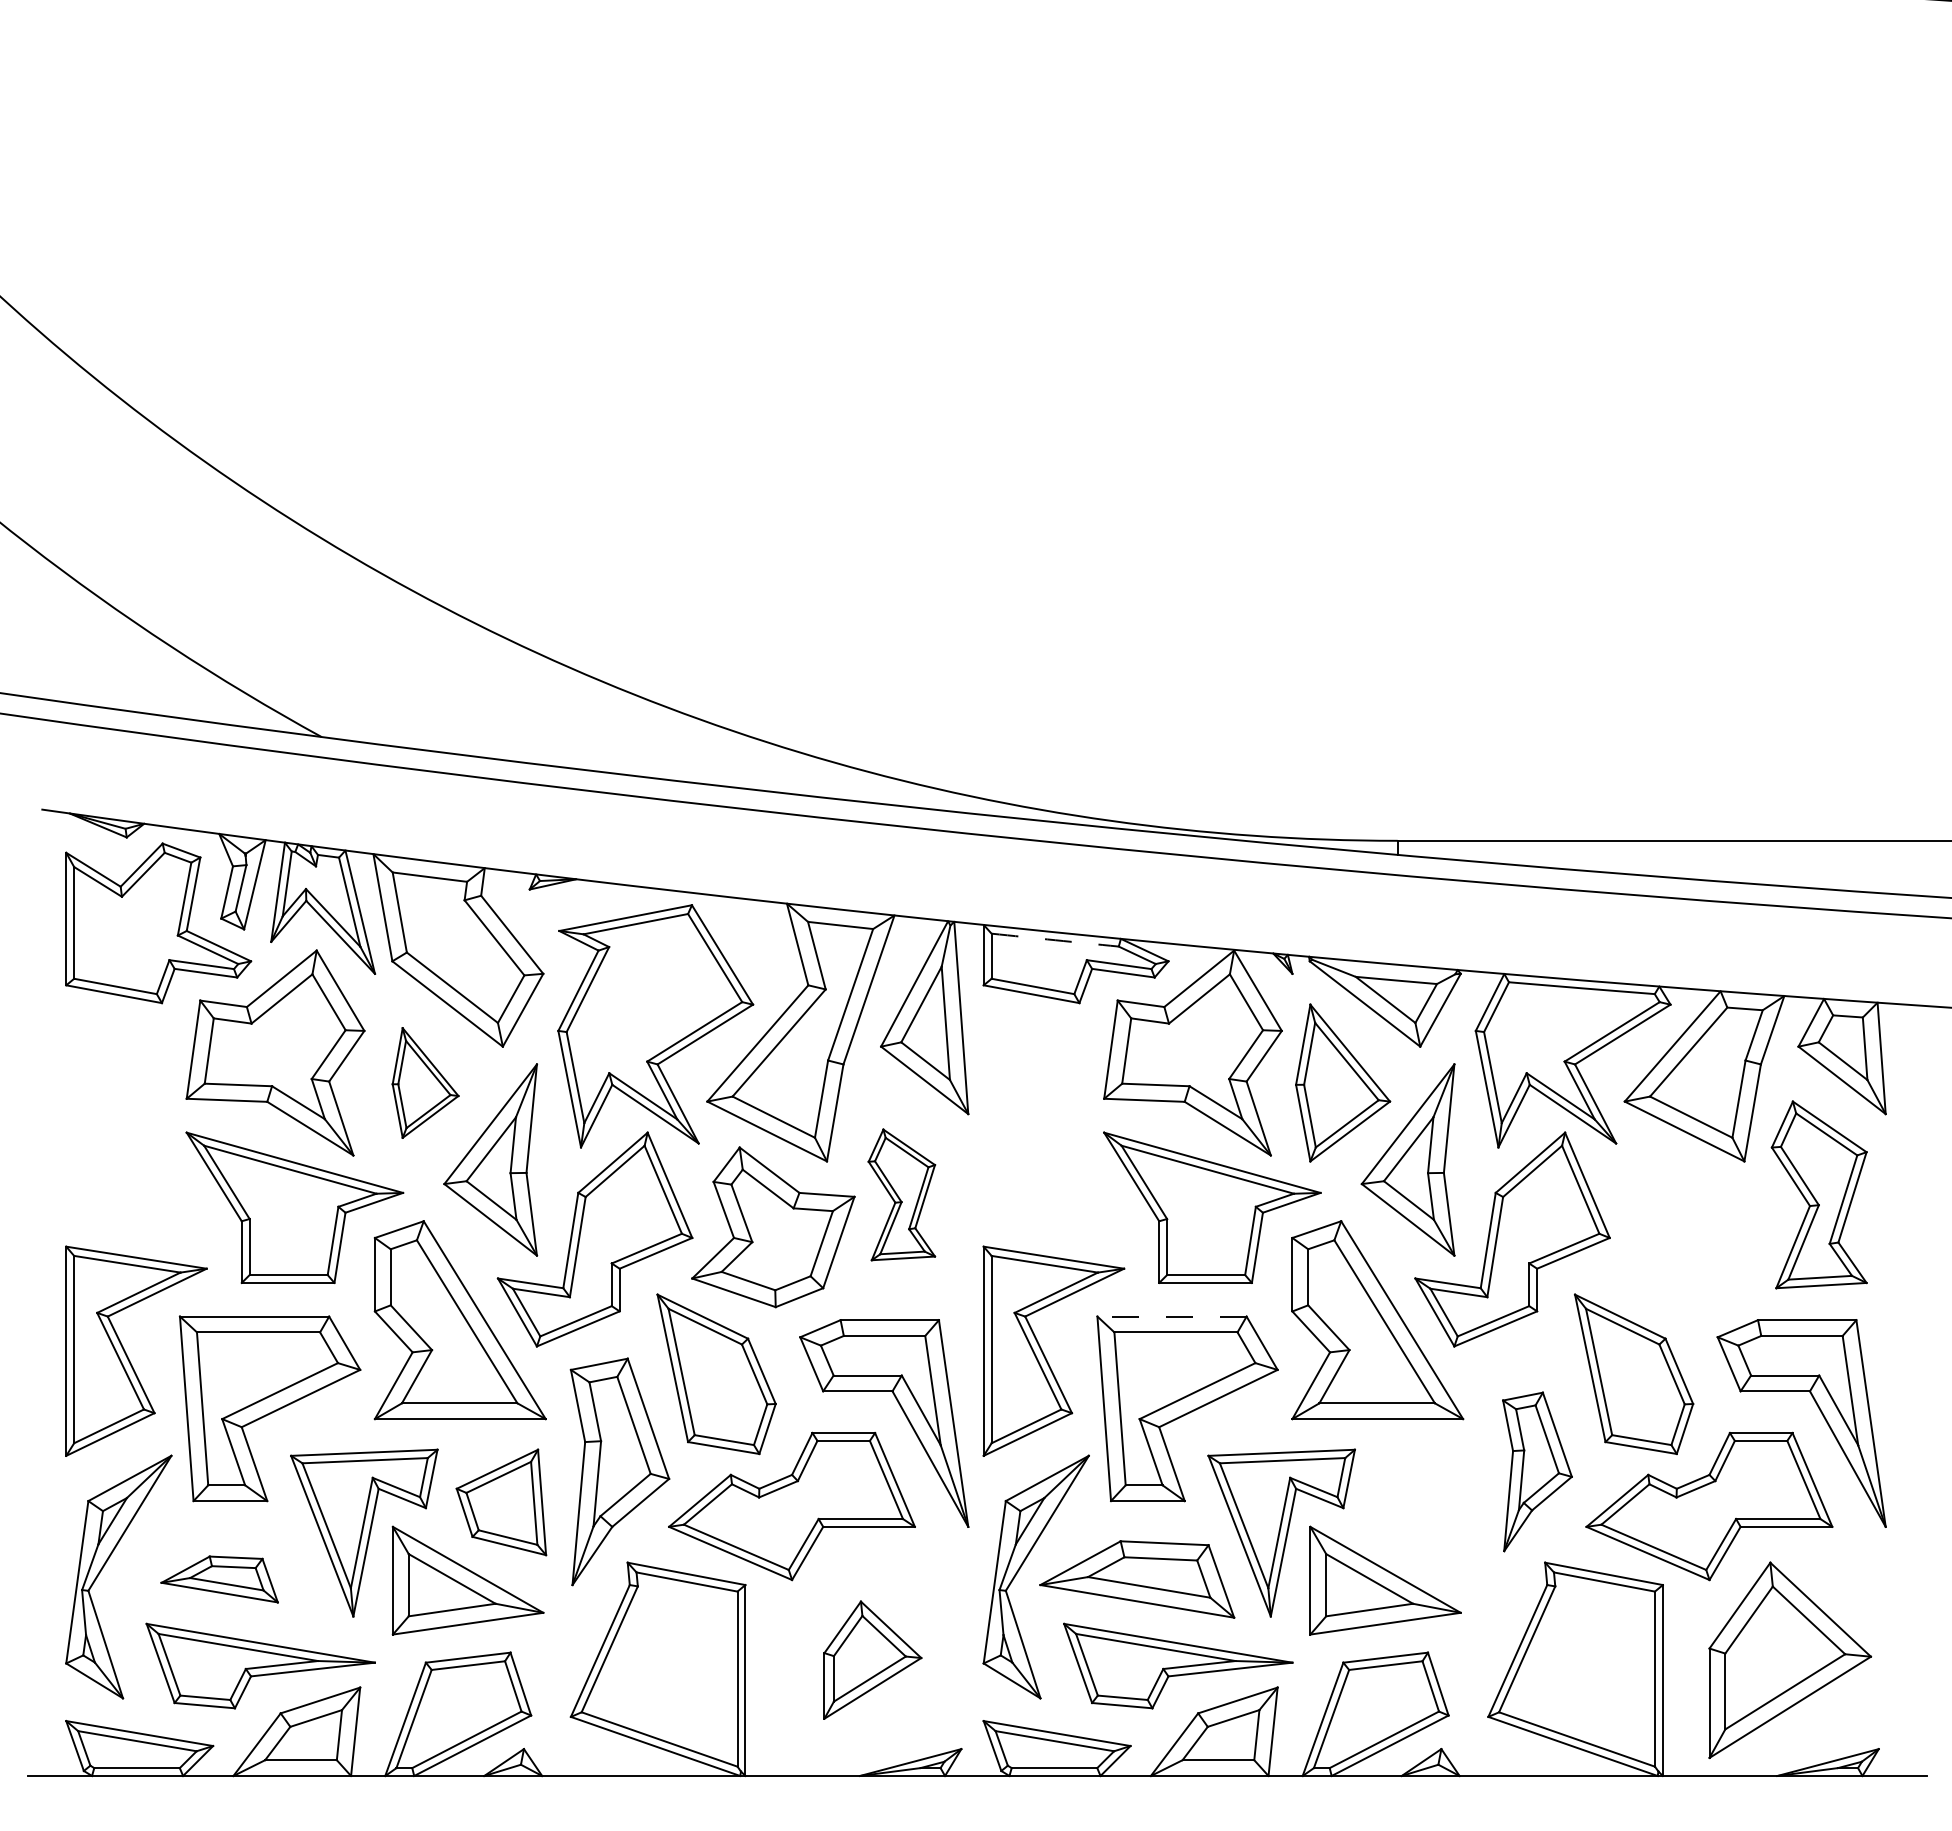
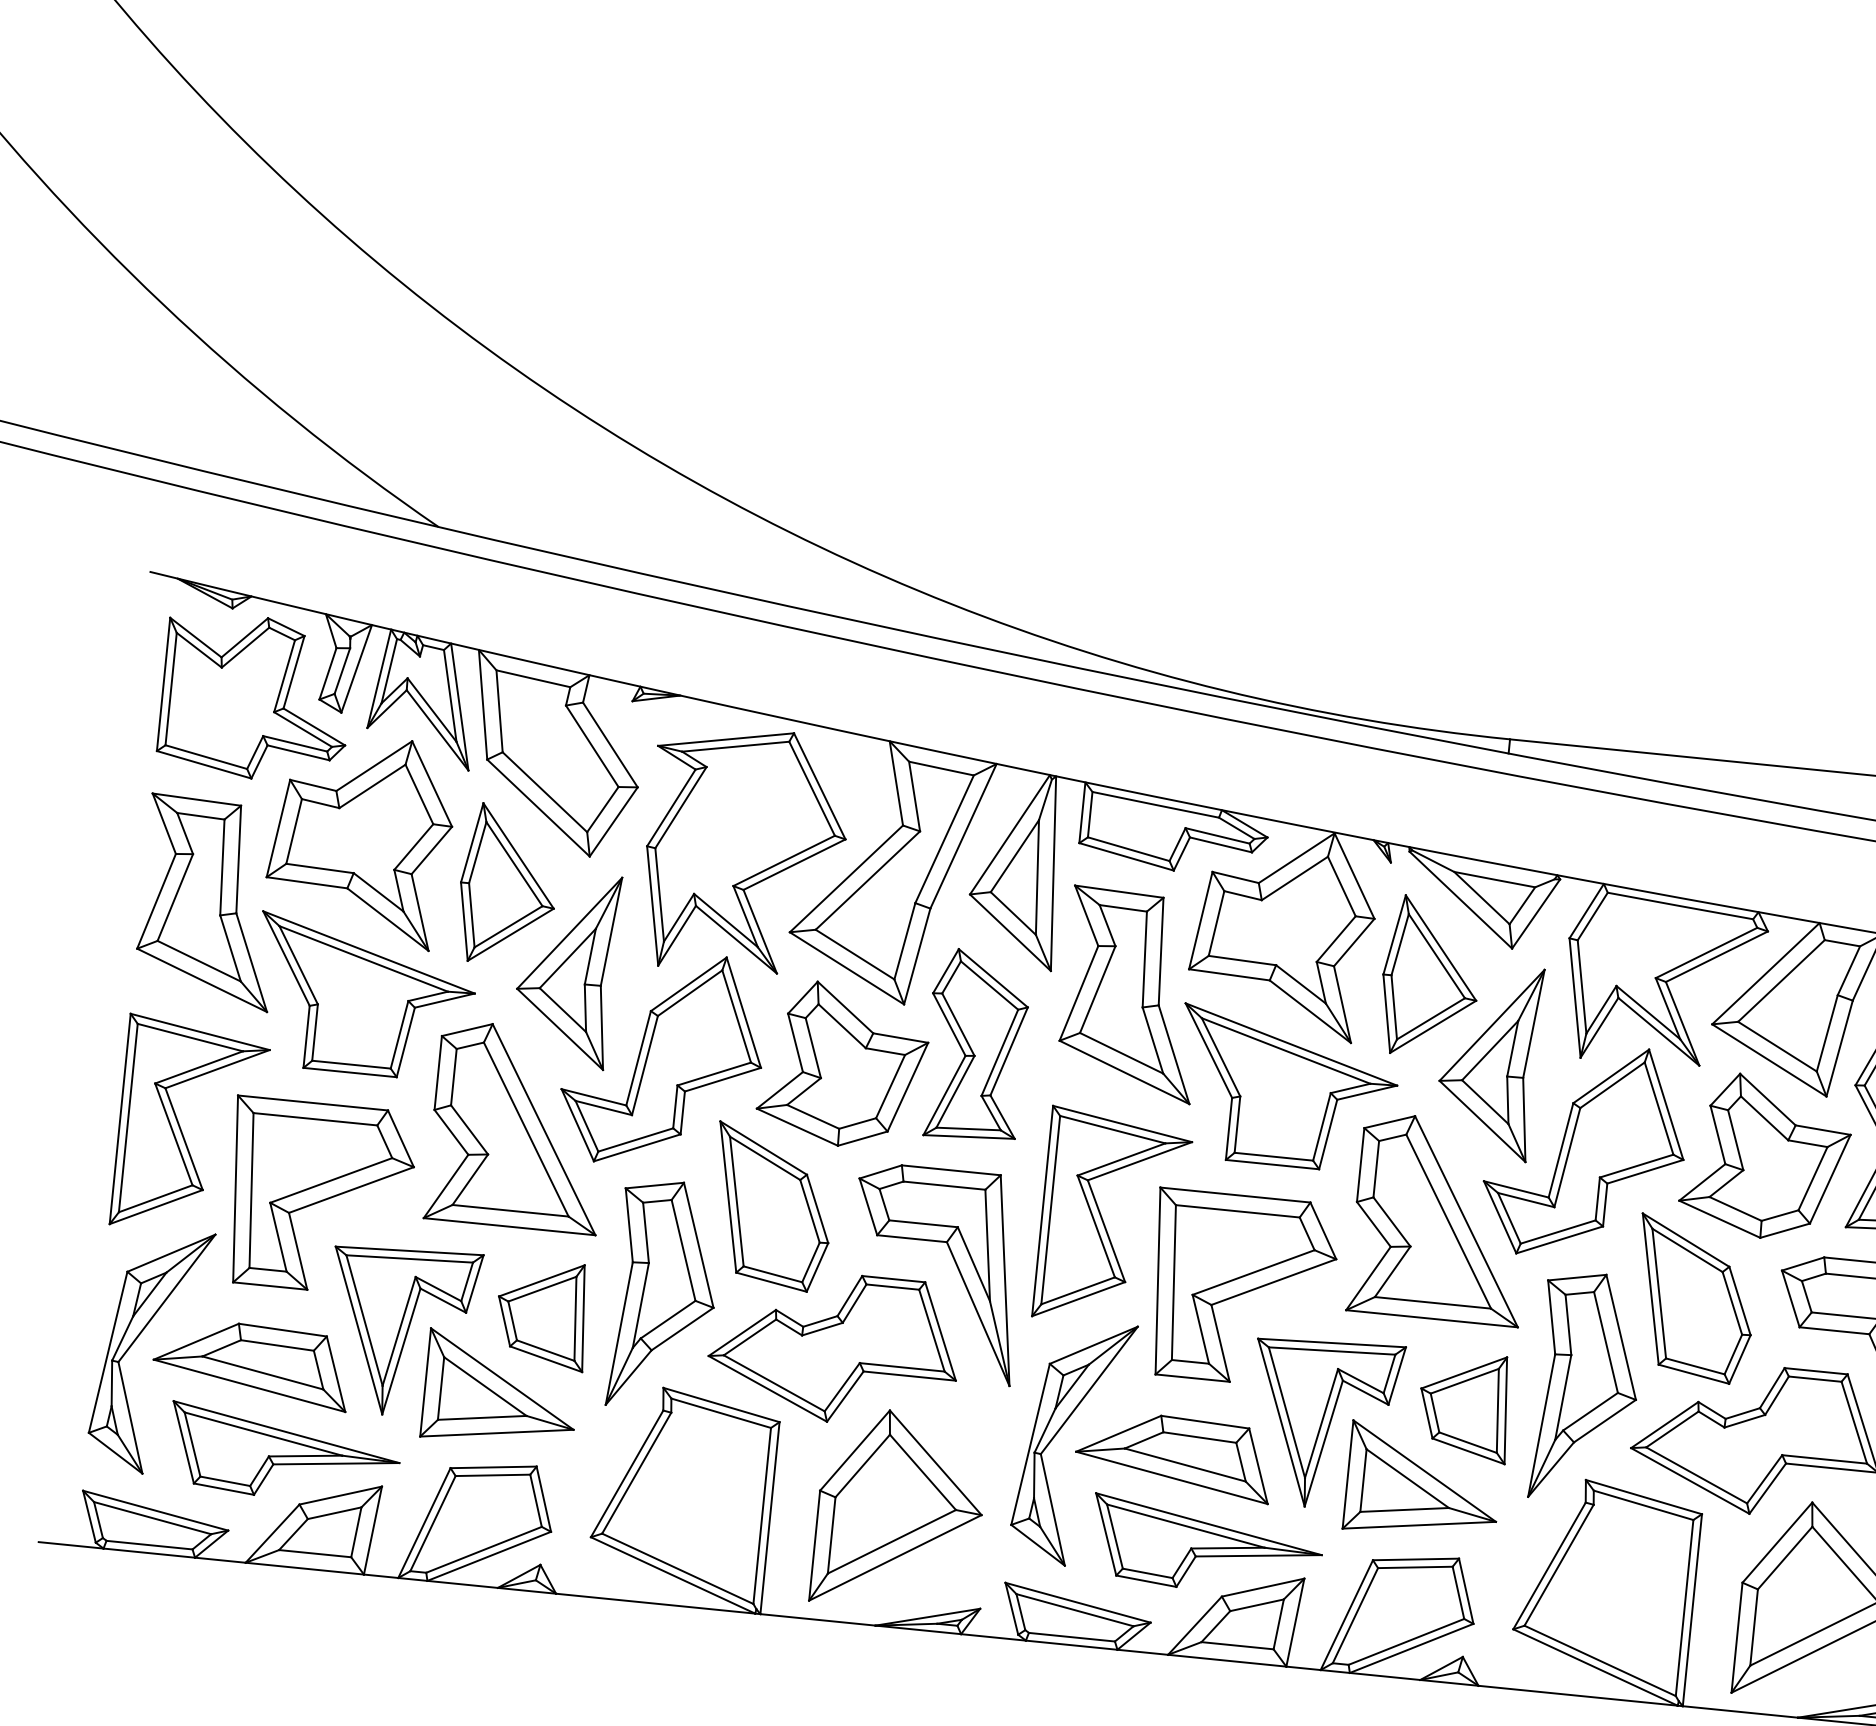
arc: (1055, 940) -> (1156, 805), dashed -> solid
part: (425, 1082) -> (508, 884), size x1.43
part: (133, 1129) -> (210, 902), added
part: (1050, 1129) -> (1132, 994), added
part: (901, 1194) -> (975, 1045), size x1.43
part: (1690, 1227) -> (1765, 1157), added
line: (1172, 1316) -> (1235, 1195), dashed -> solid
part: (1537, 1471) -> (1587, 1387), size x1.43
part: (1418, 1502) -> (1464, 1406), added
part: (219, 1579) -> (251, 1363), size x1.67
part: (872, 1659) -> (899, 1509), size x1.67

